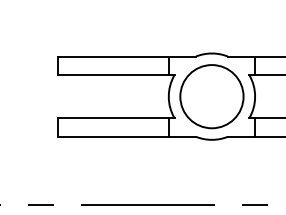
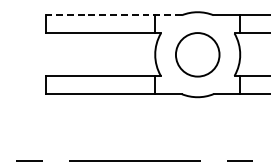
line: (126, 56) -> (113, 15), solid -> dashed
circle: (211, 96) -> (197, 54), size x0.7

